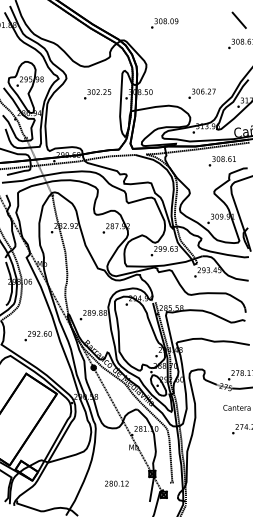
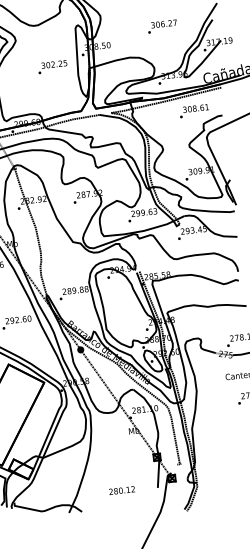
text: (201, 93) -> (161, 26), moved
text: (97, 94) -> (52, 67), moved
text: (116, 483) -> (121, 490), moved

